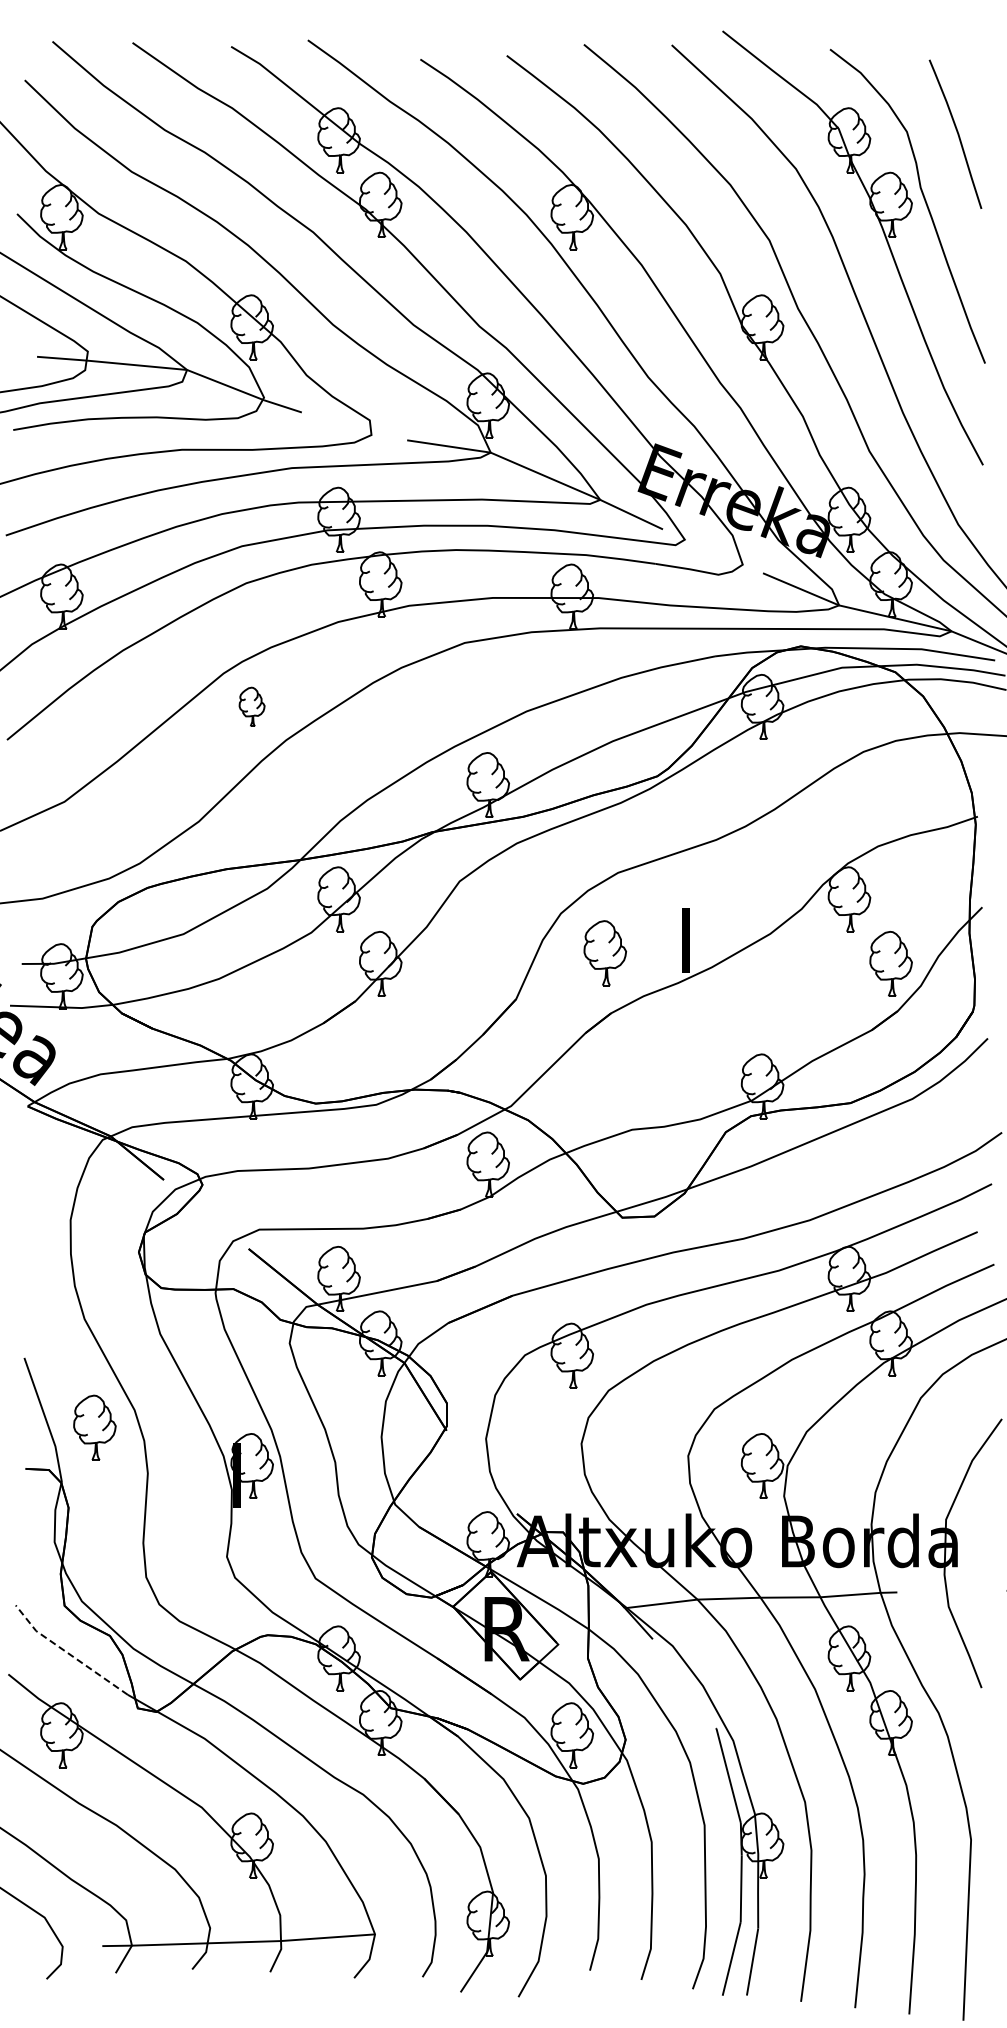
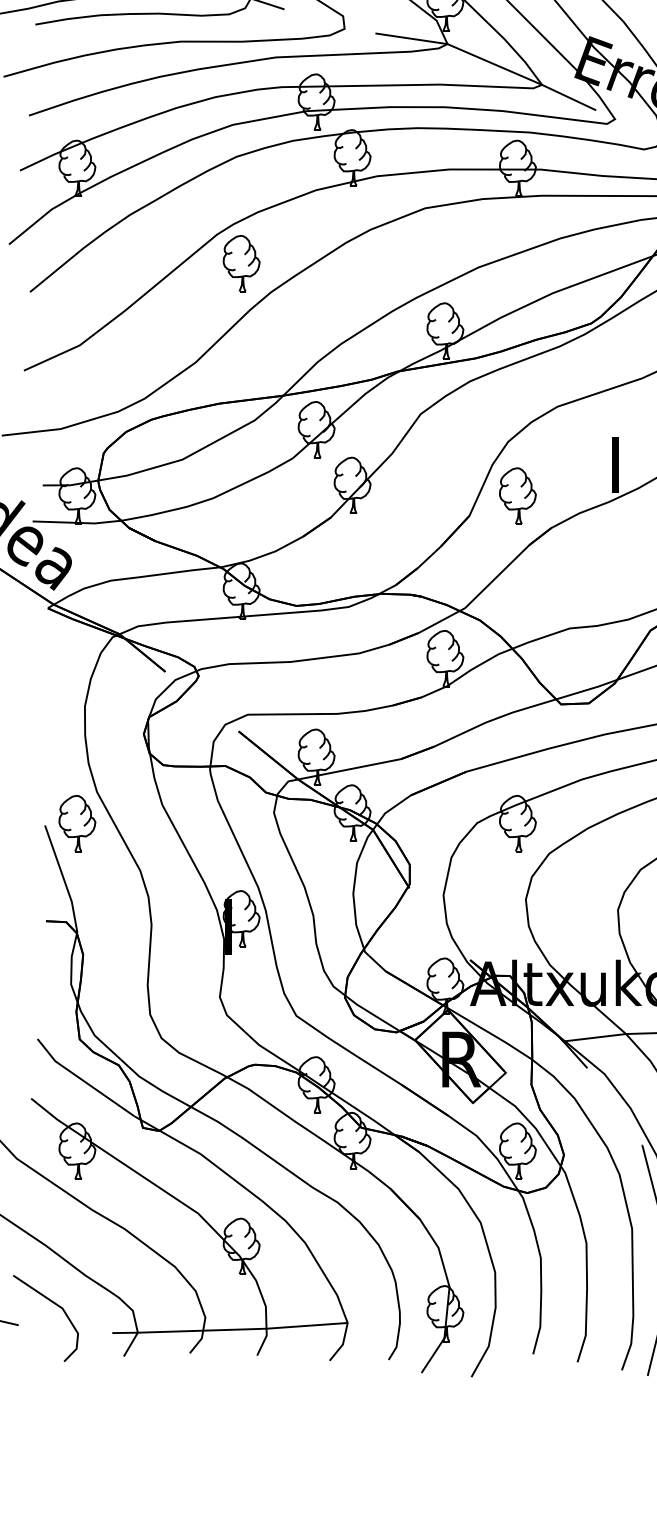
part: (251, 706) -> (241, 263), size x1.67
part: (605, 953) -> (518, 496), moved
part: (94, 1427) -> (77, 823), moved
line: (68, 1653) -> (83, 1080), dashed -> solid

